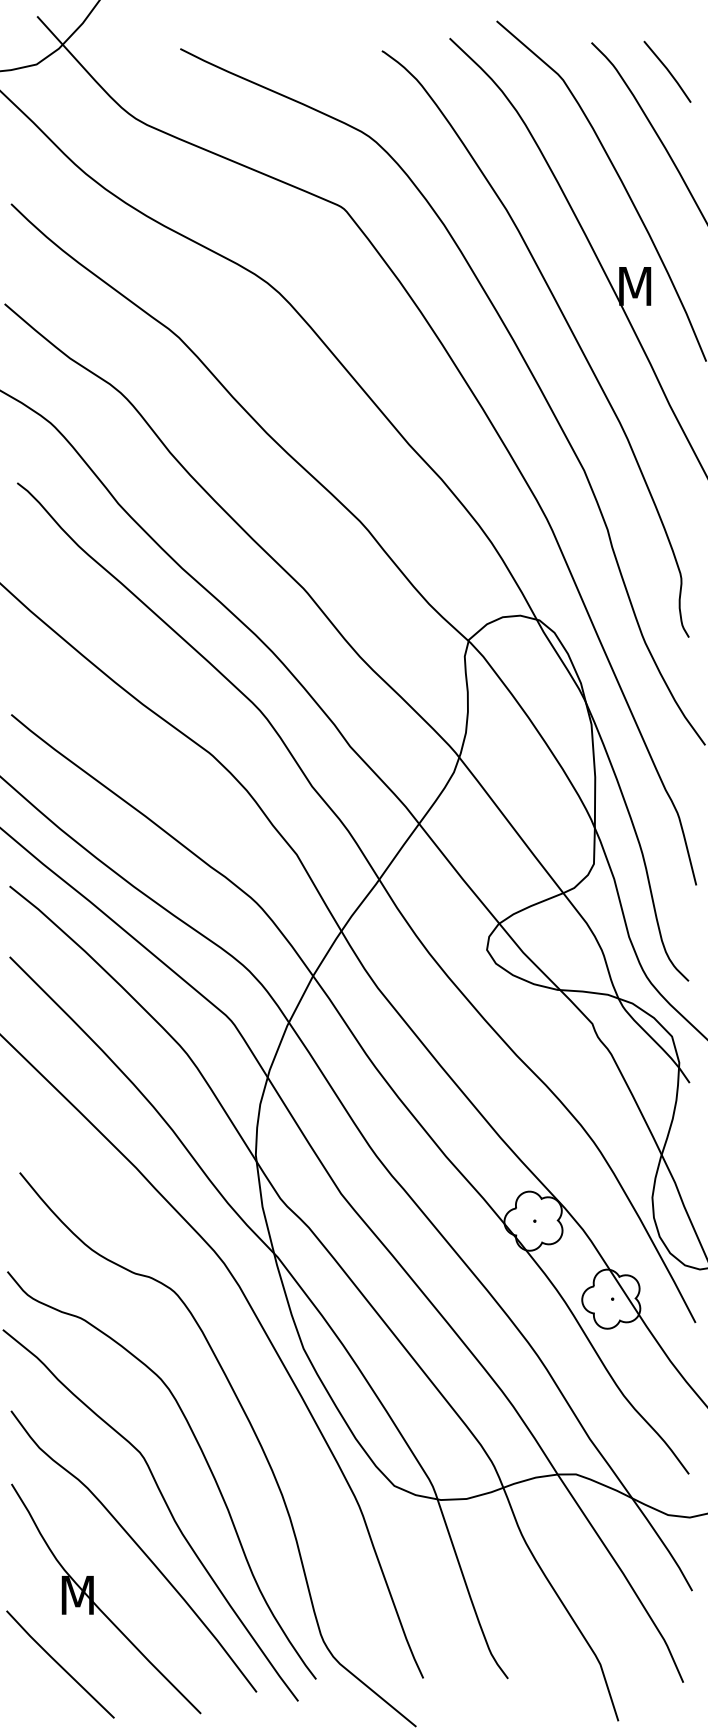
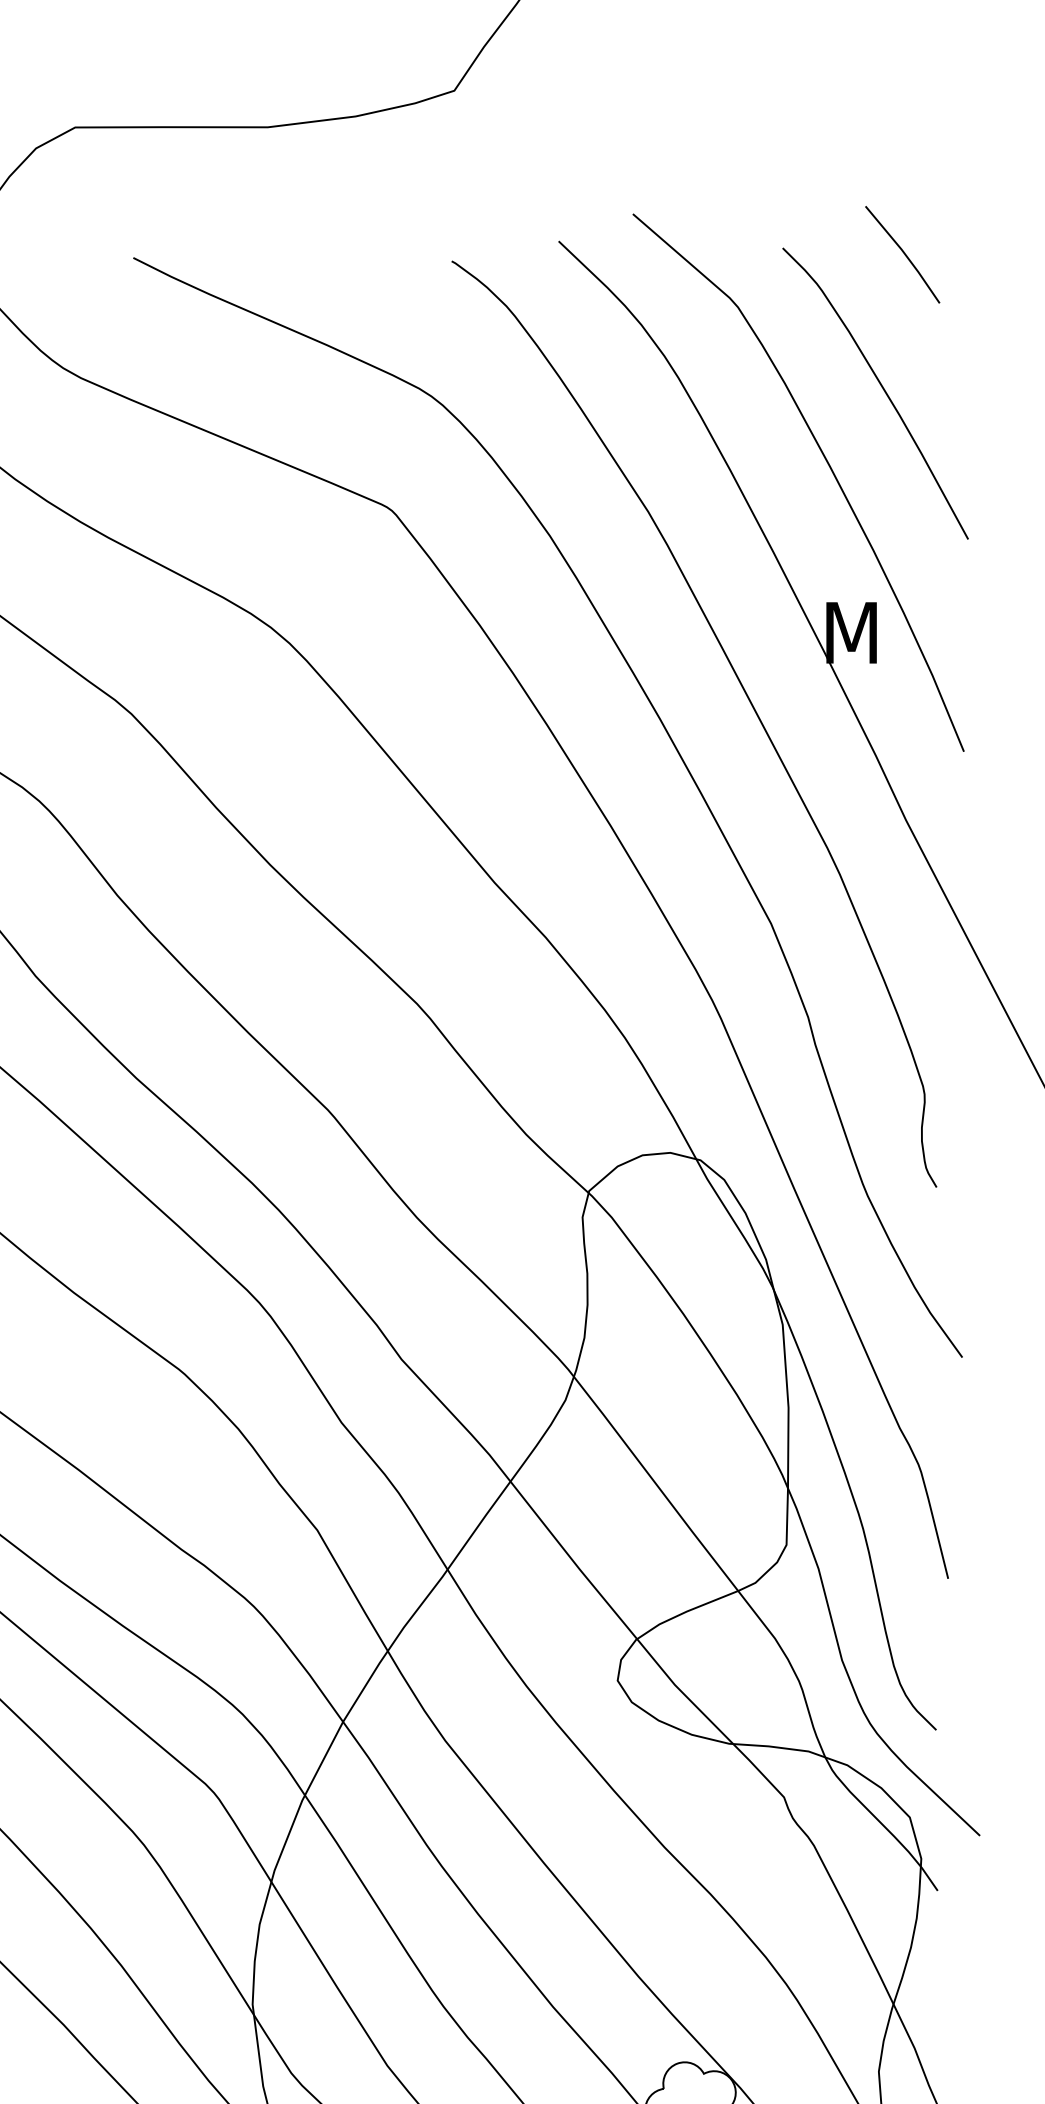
line: (667, 71) -> (902, 254), moved

